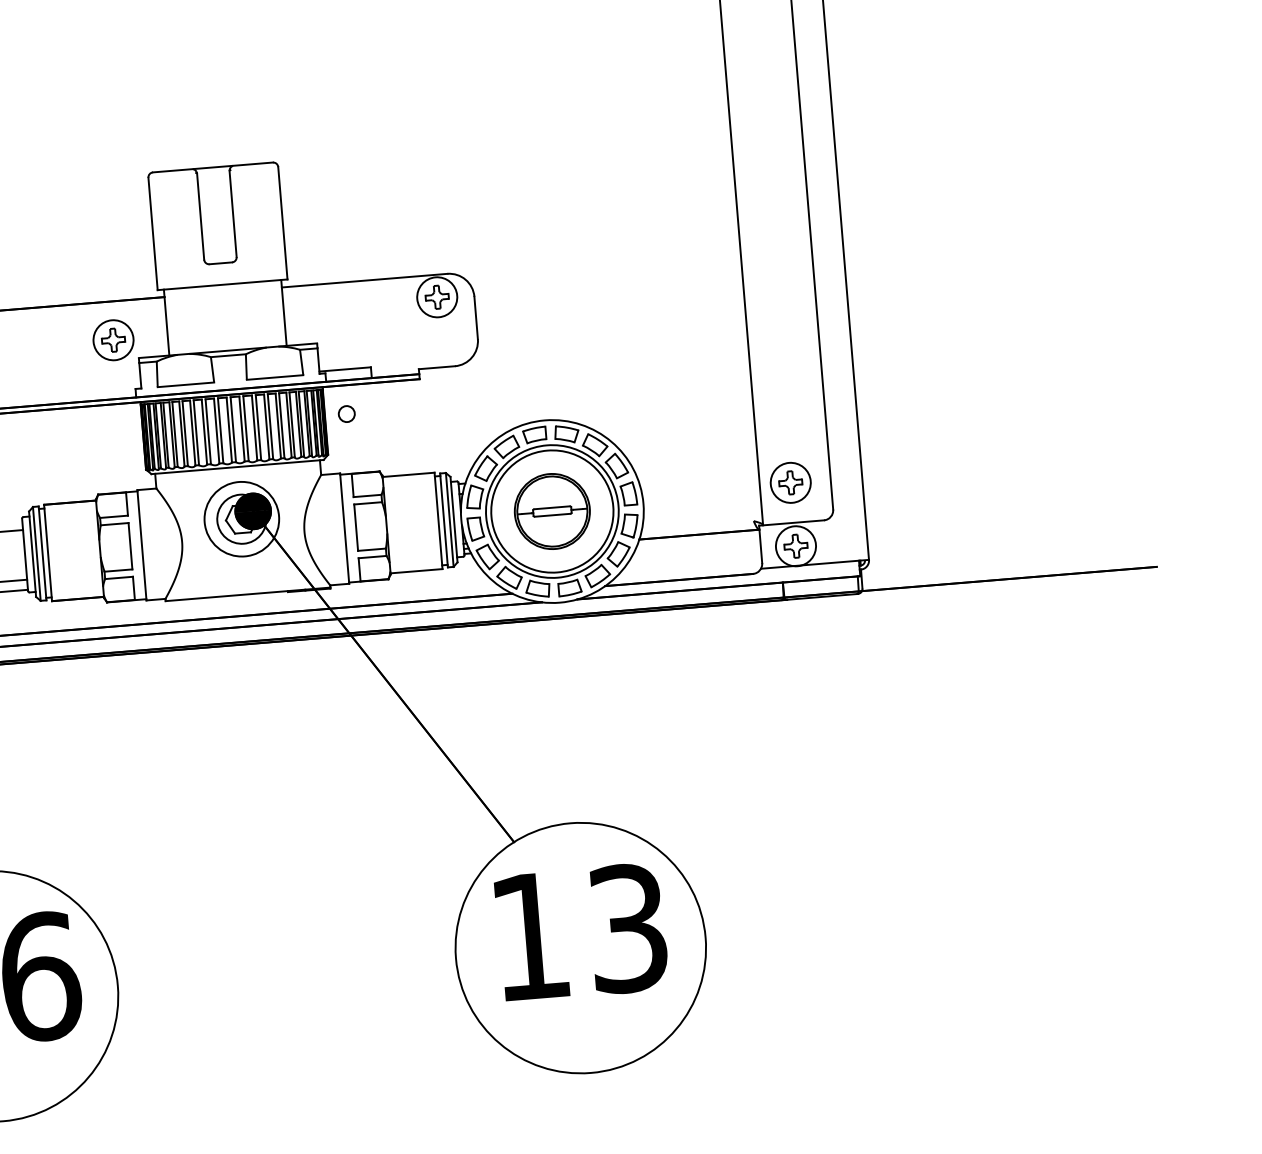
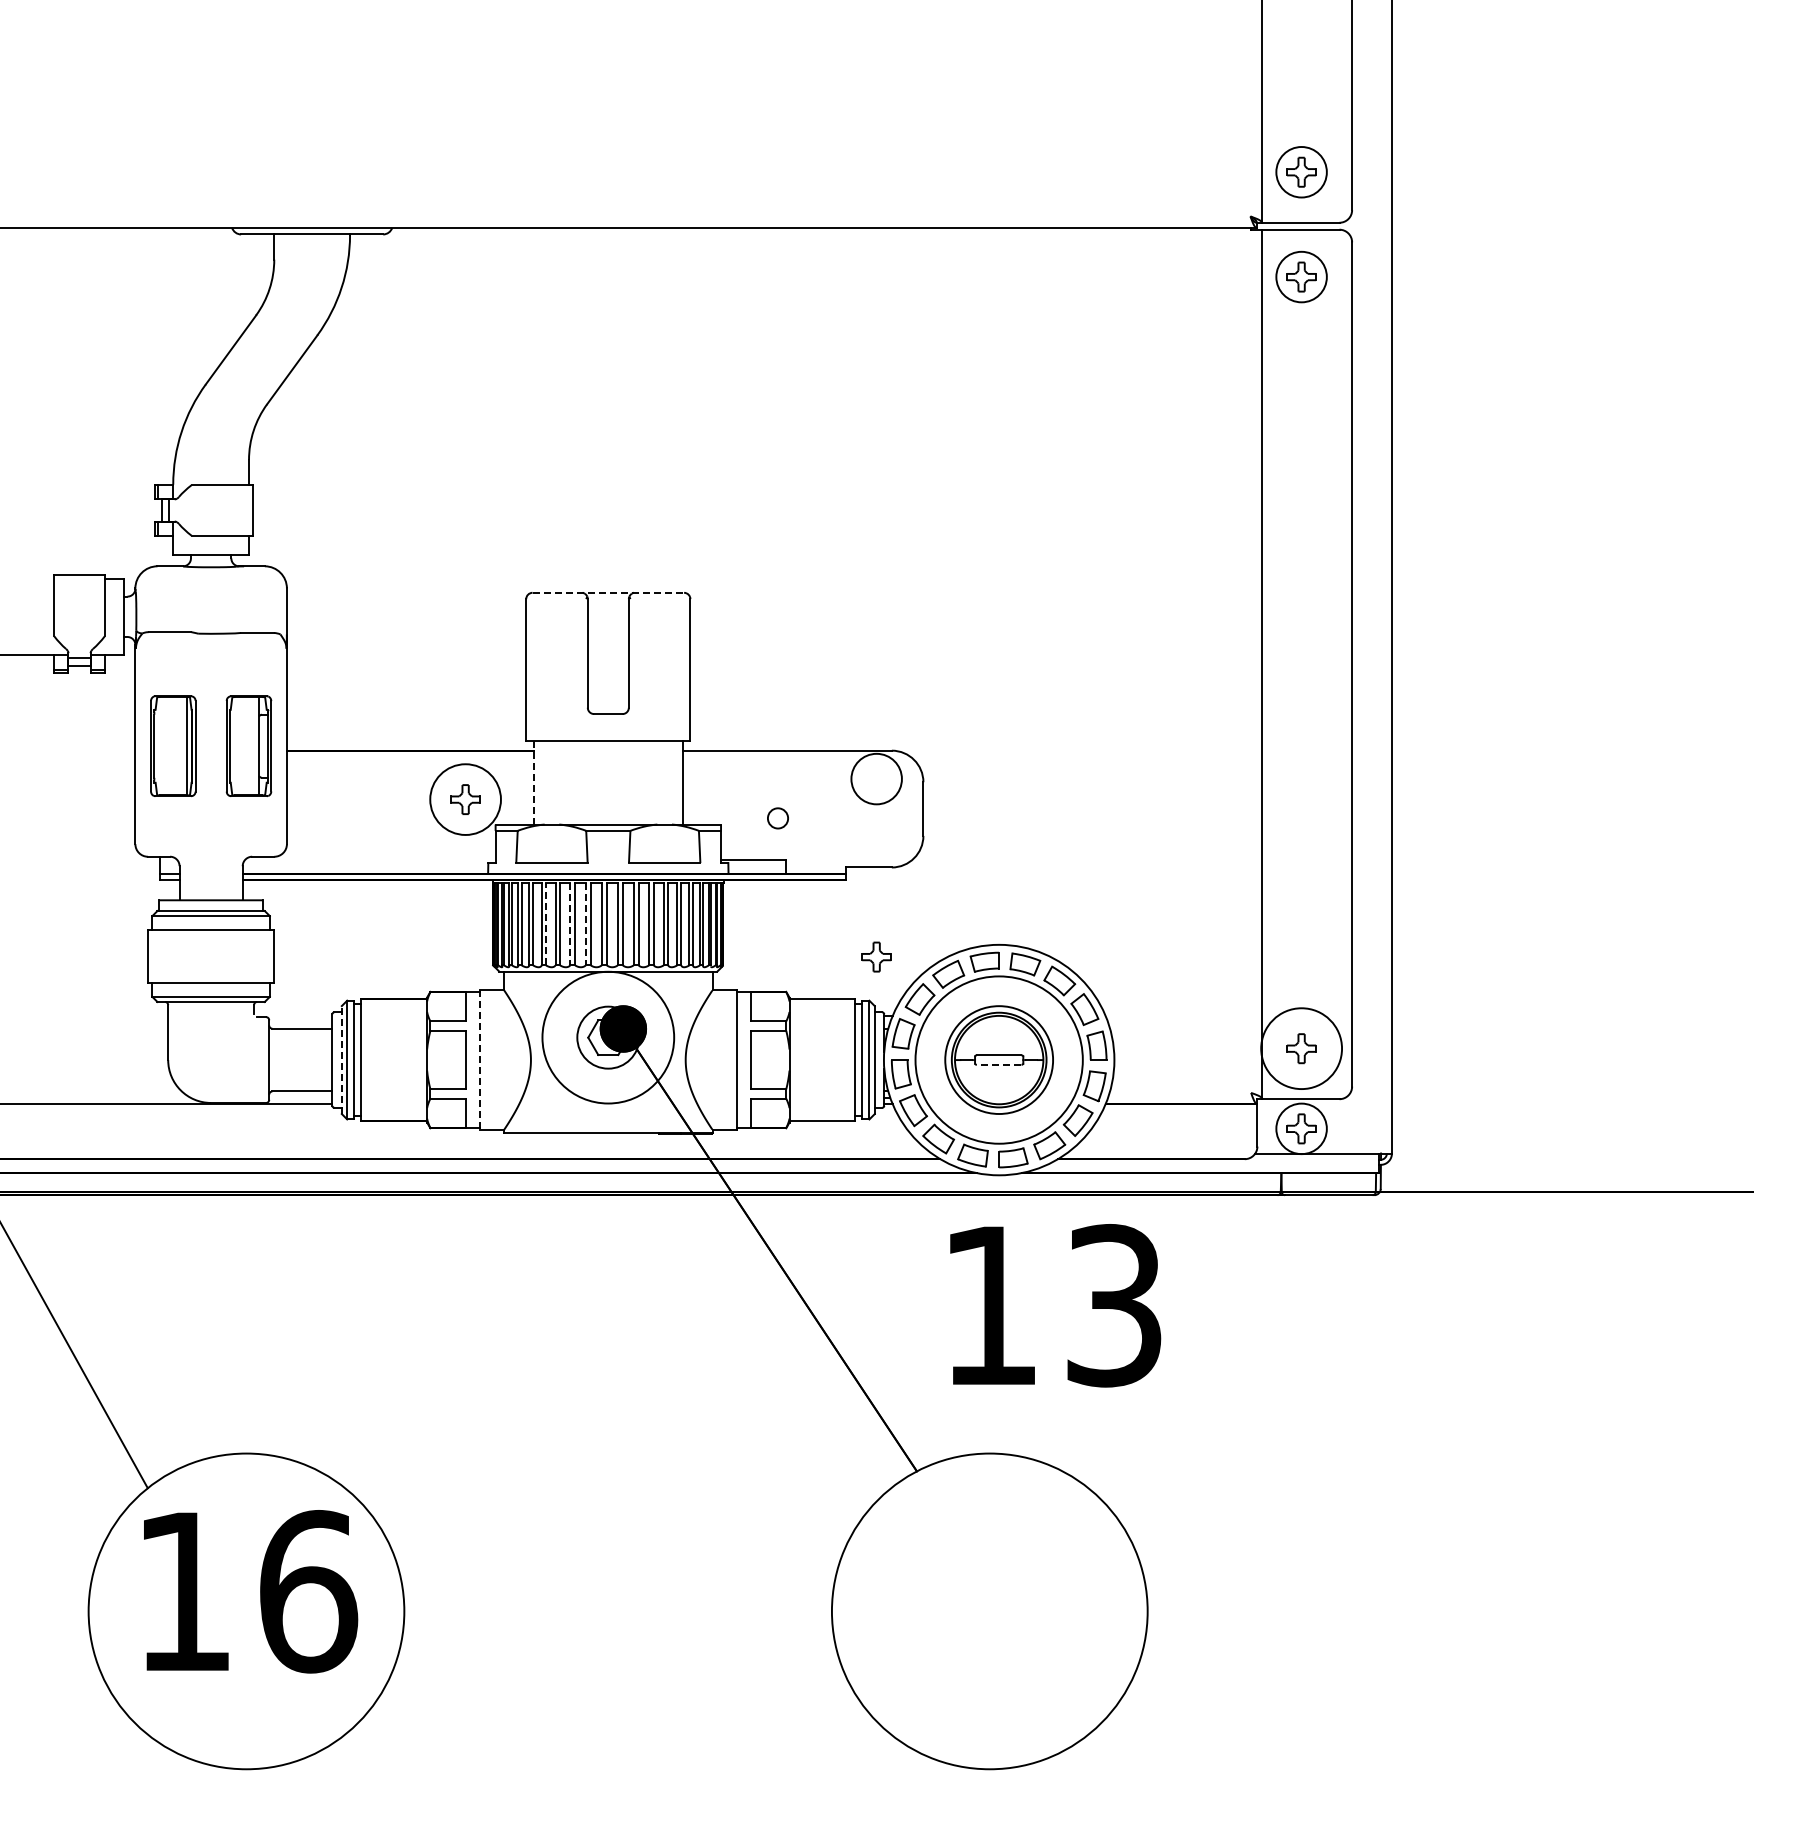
line: (213, 167) -> (608, 592), solid -> dashed
part: (437, 296) -> (876, 956), moved
line: (166, 322) -> (534, 782), solid -> dashed
circle: (113, 340) -> (465, 799), size x1.4
circle: (346, 414) -> (777, 818), moved
line: (216, 431) -> (585, 924), solid -> dashed
line: (185, 432) -> (546, 923), solid -> dashed
line: (204, 432) -> (570, 924), solid -> dashed
circle: (790, 482) -> (1301, 1048), size x1.6
circle: (552, 511) -> (999, 1060), size x0.7
line: (552, 515) -> (998, 1064), solid -> dashed
circle: (241, 519) -> (608, 1037), size x1.4
line: (142, 545) -> (480, 1060), solid -> dashed
line: (32, 554) -> (341, 1060), solid -> dashed
text: (581, 932) -> (1055, 1305), moved

